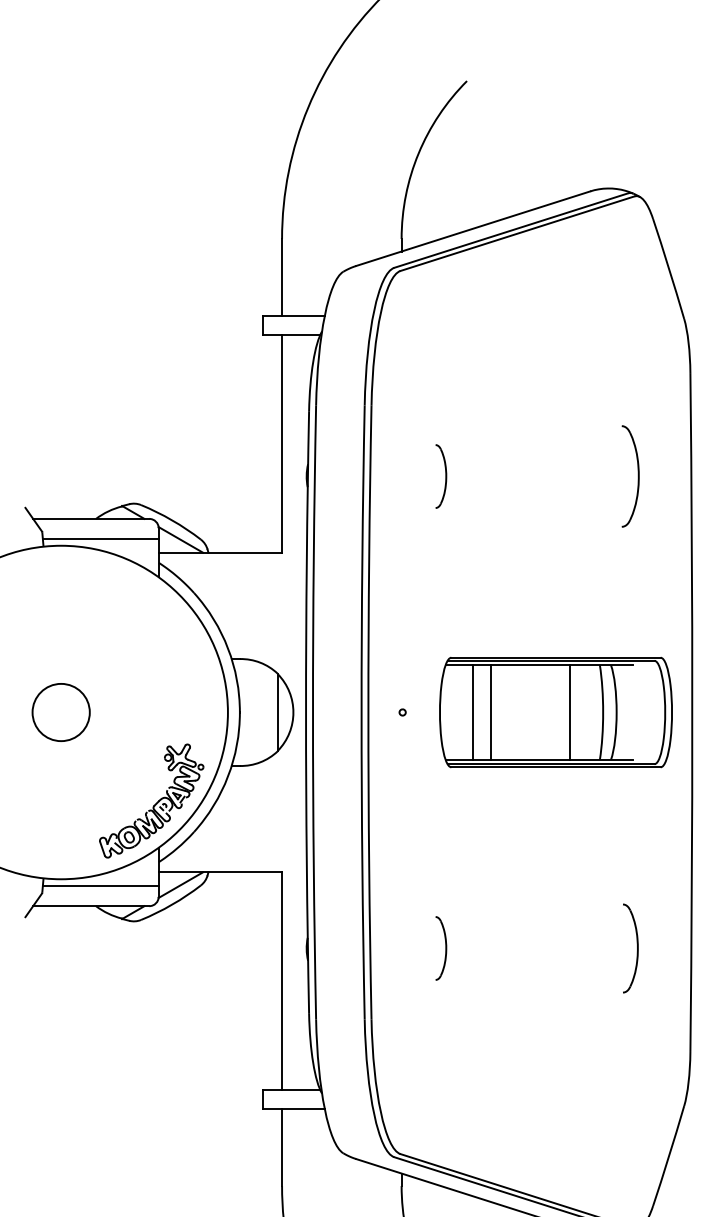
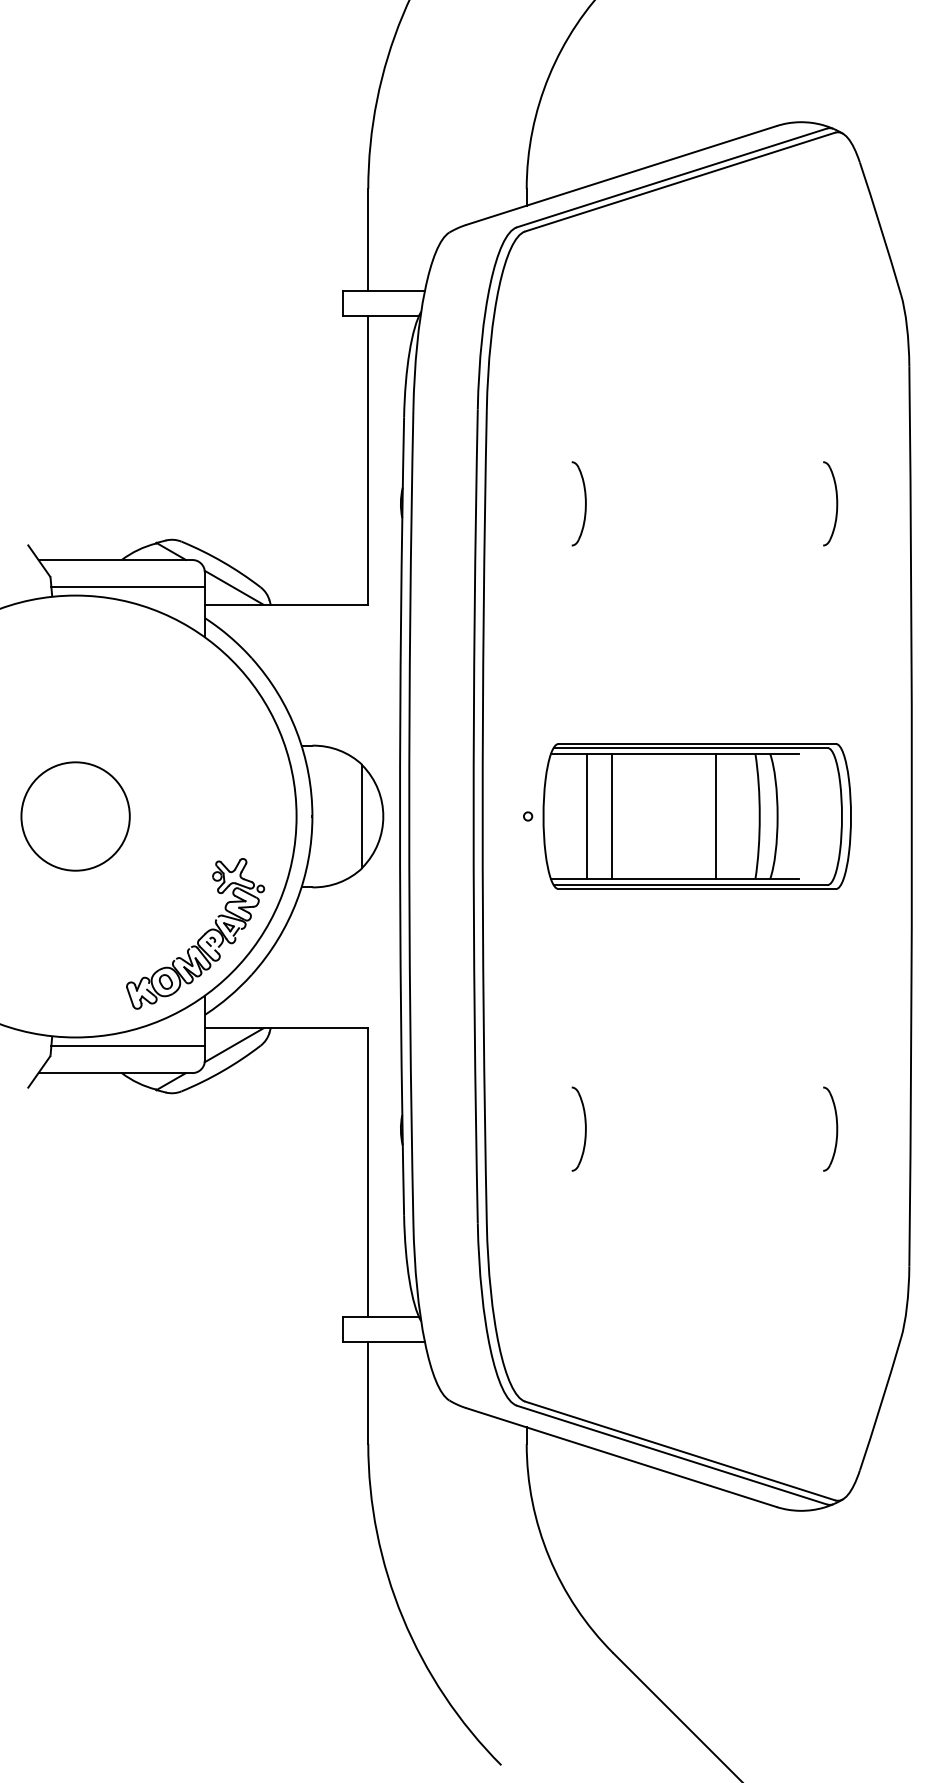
part: (630, 476) -> (830, 503), size x0.62
circle: (61, 712) -> (75, 816), size x1.43
part: (555, 712) -> (696, 816), moved
part: (630, 947) -> (830, 1128), size x0.71

